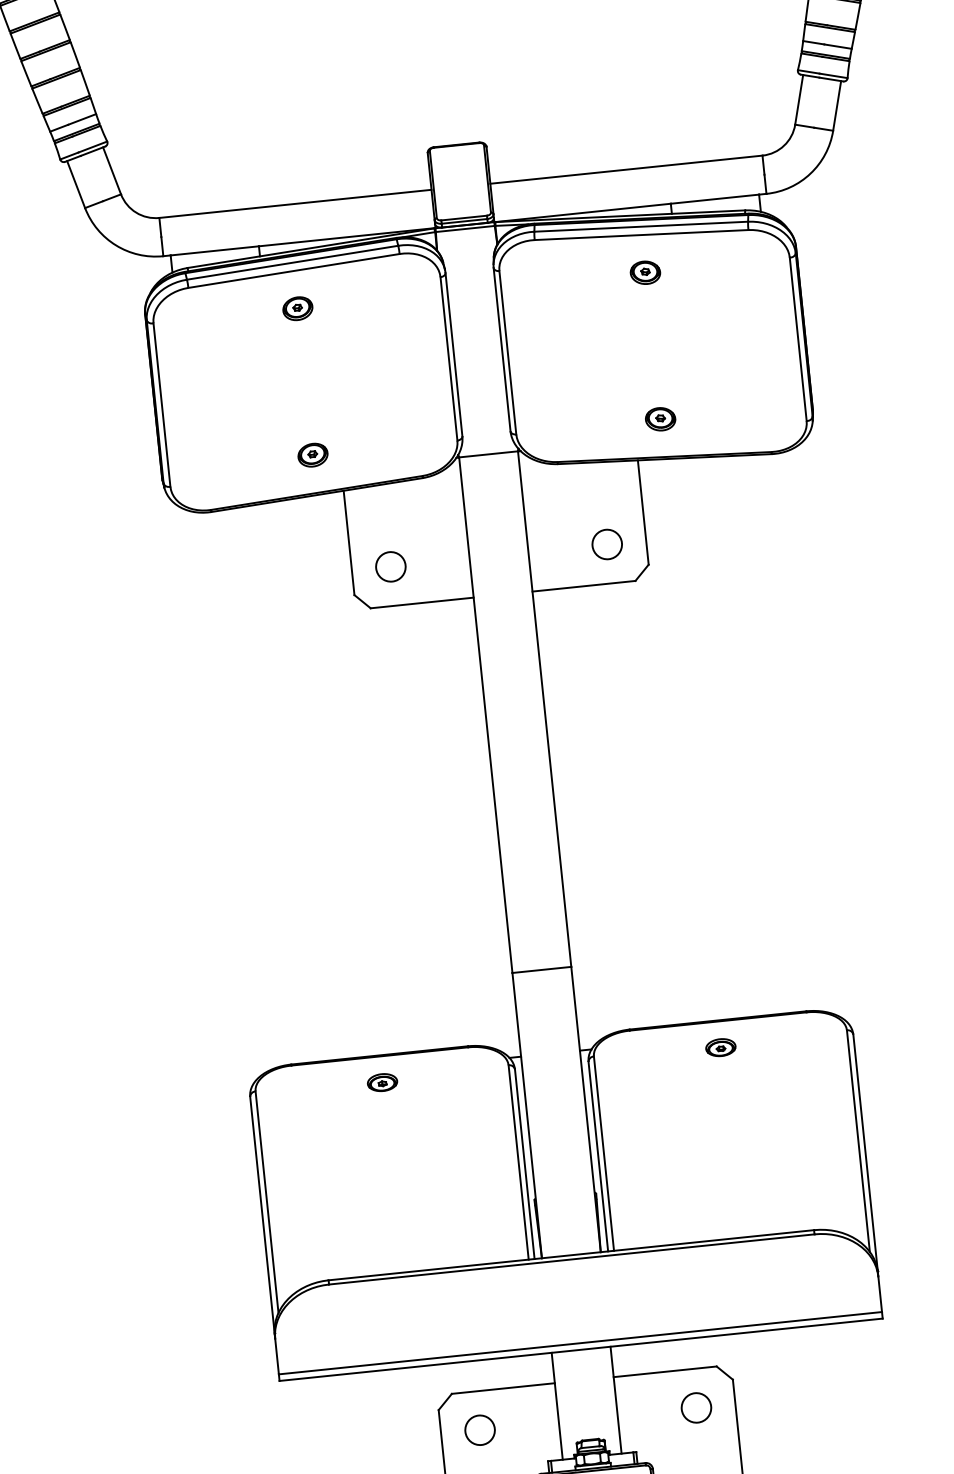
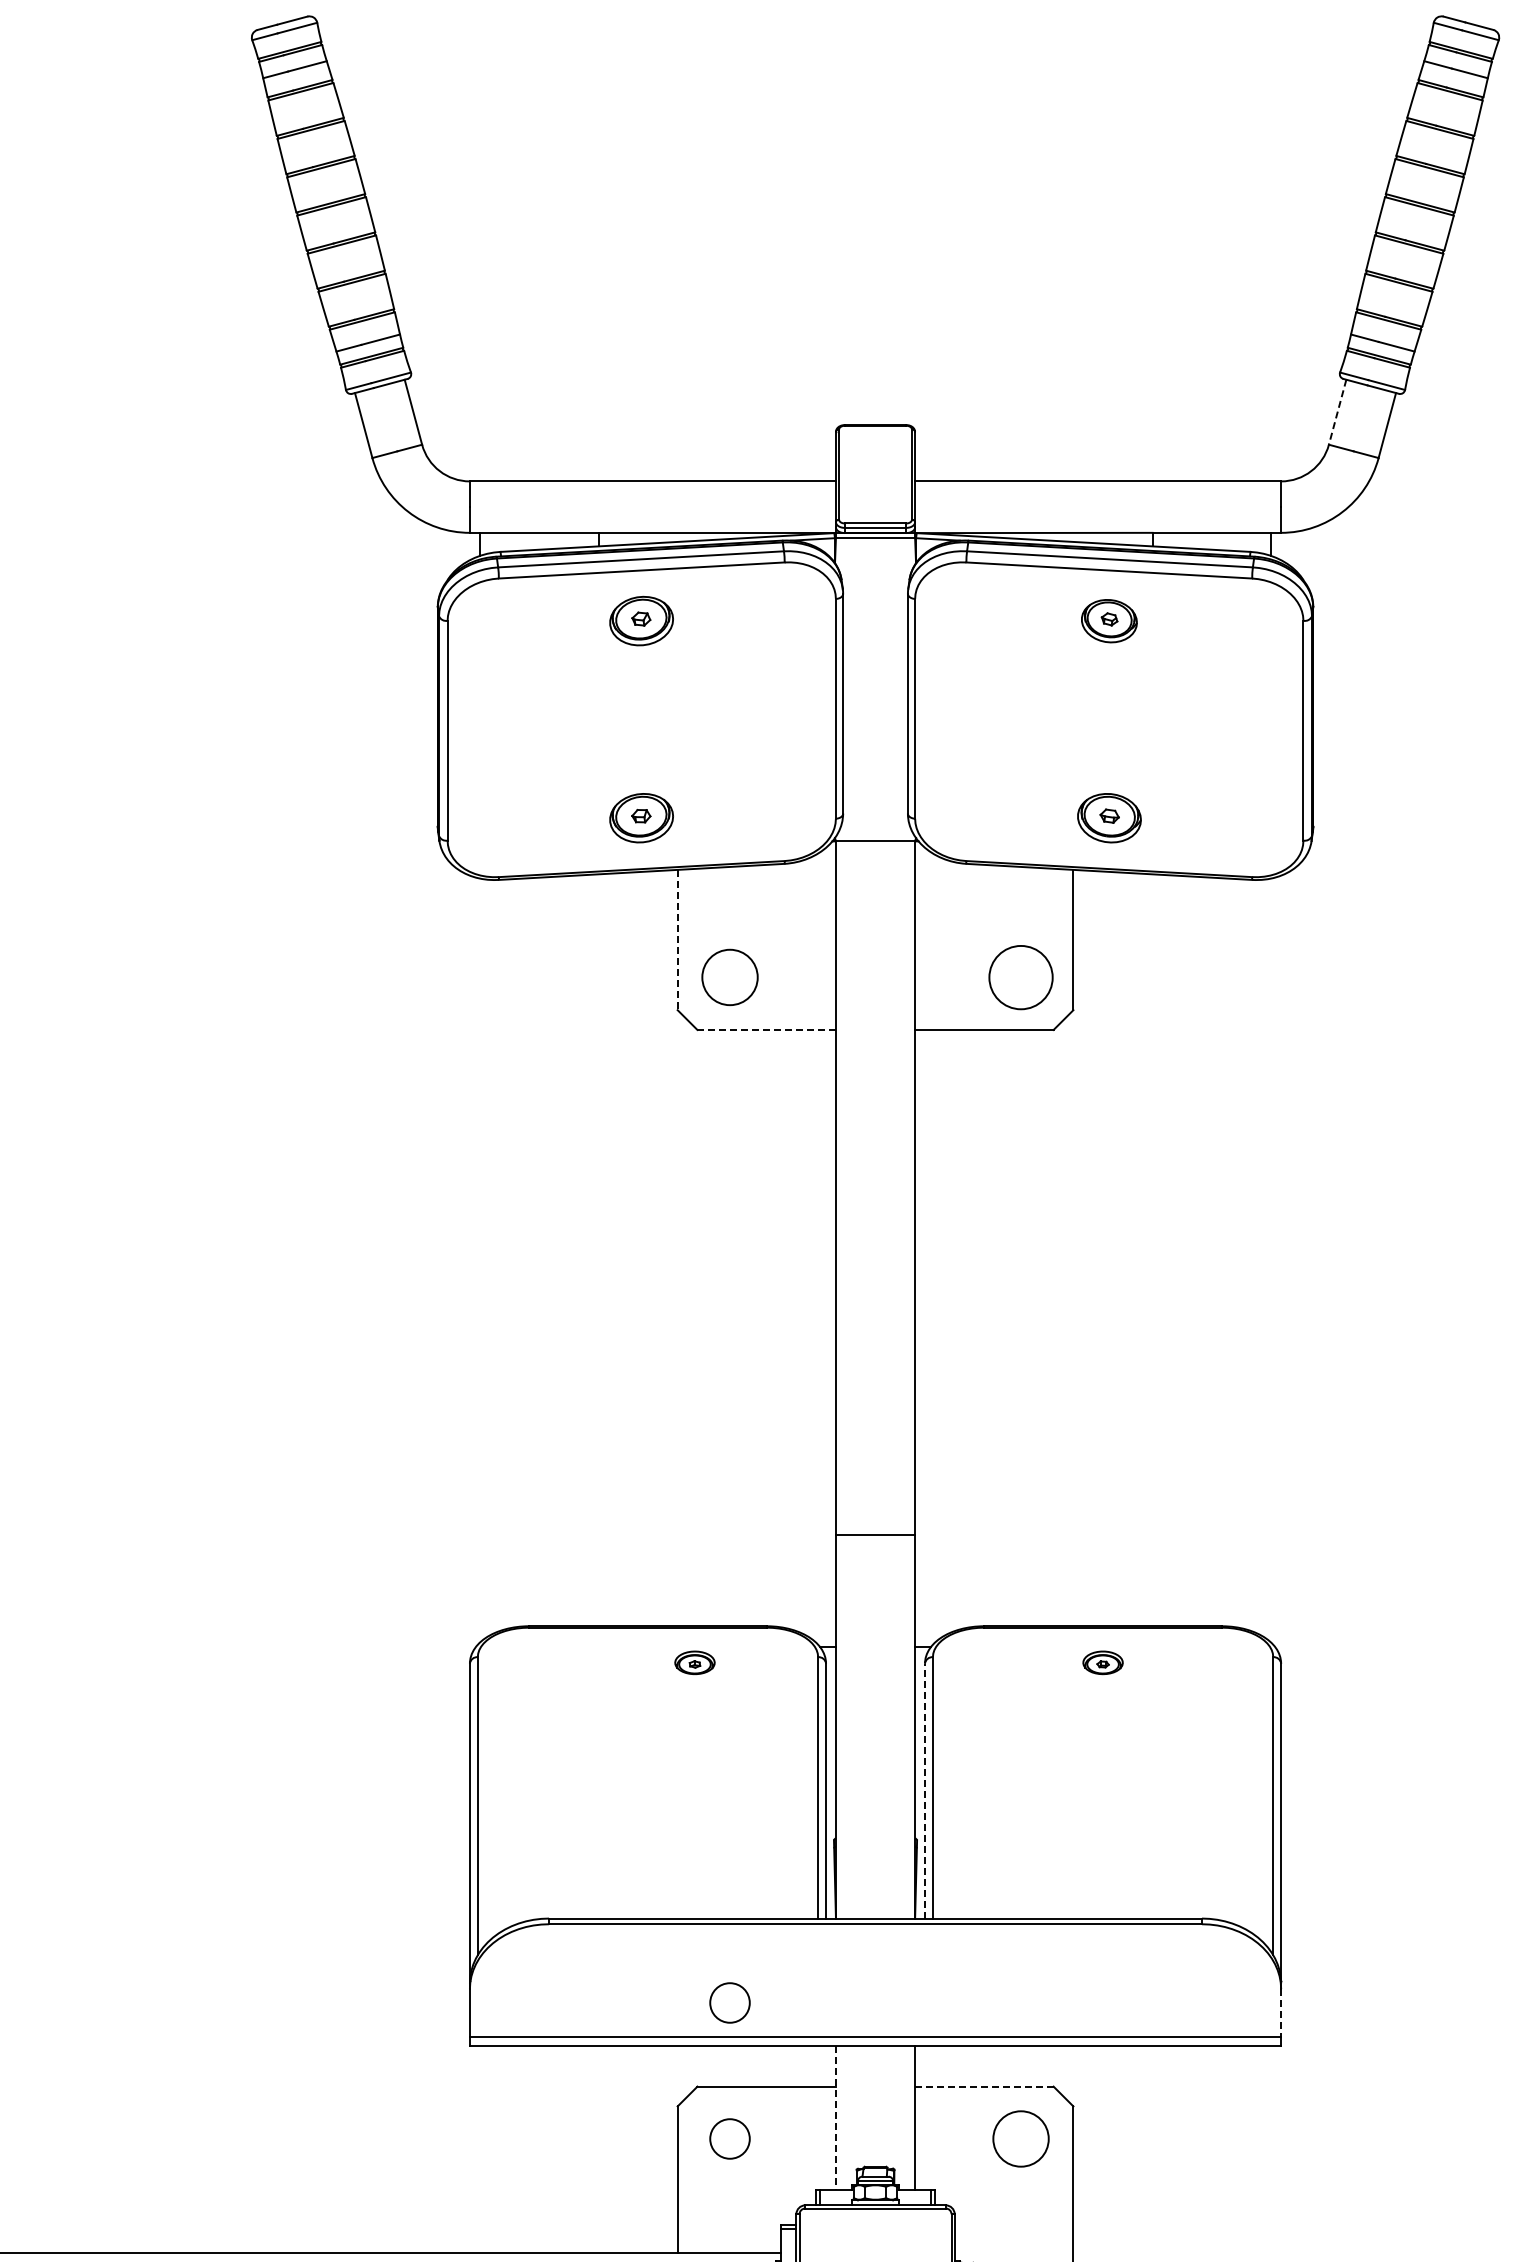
line: (799, 100) -> (1337, 412), solid -> dashed
part: (644, 273) -> (1108, 621), size x1.4
part: (297, 308) -> (641, 621), size x1.6
part: (660, 419) -> (1108, 818), size x1.6
part: (312, 455) -> (641, 818), size x1.6
line: (348, 543) -> (677, 940), solid -> dashed
circle: (606, 544) -> (1020, 977), size x1.6
circle: (390, 566) -> (729, 977), size x1.4
line: (422, 602) -> (767, 1029), solid -> dashed
part: (382, 1082) -> (694, 1662), moved
line: (598, 1156) -> (925, 1790), solid -> dashed
line: (880, 1293) -> (1281, 2012), solid -> dashed
circle: (469, 1328) -> (729, 2002), added
line: (664, 1371) -> (983, 2086), solid -> dashed
line: (556, 1406) -> (835, 2117), solid -> dashed
circle: (696, 1407) -> (1020, 2138), size x1.4

